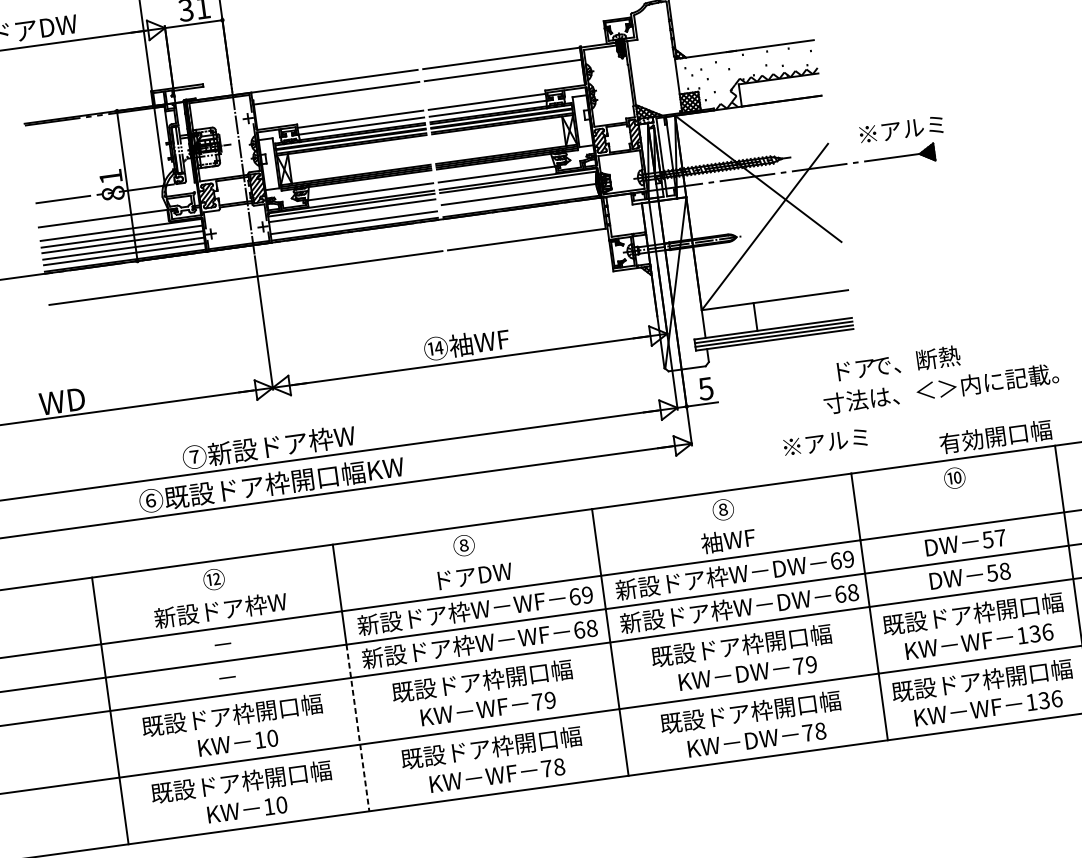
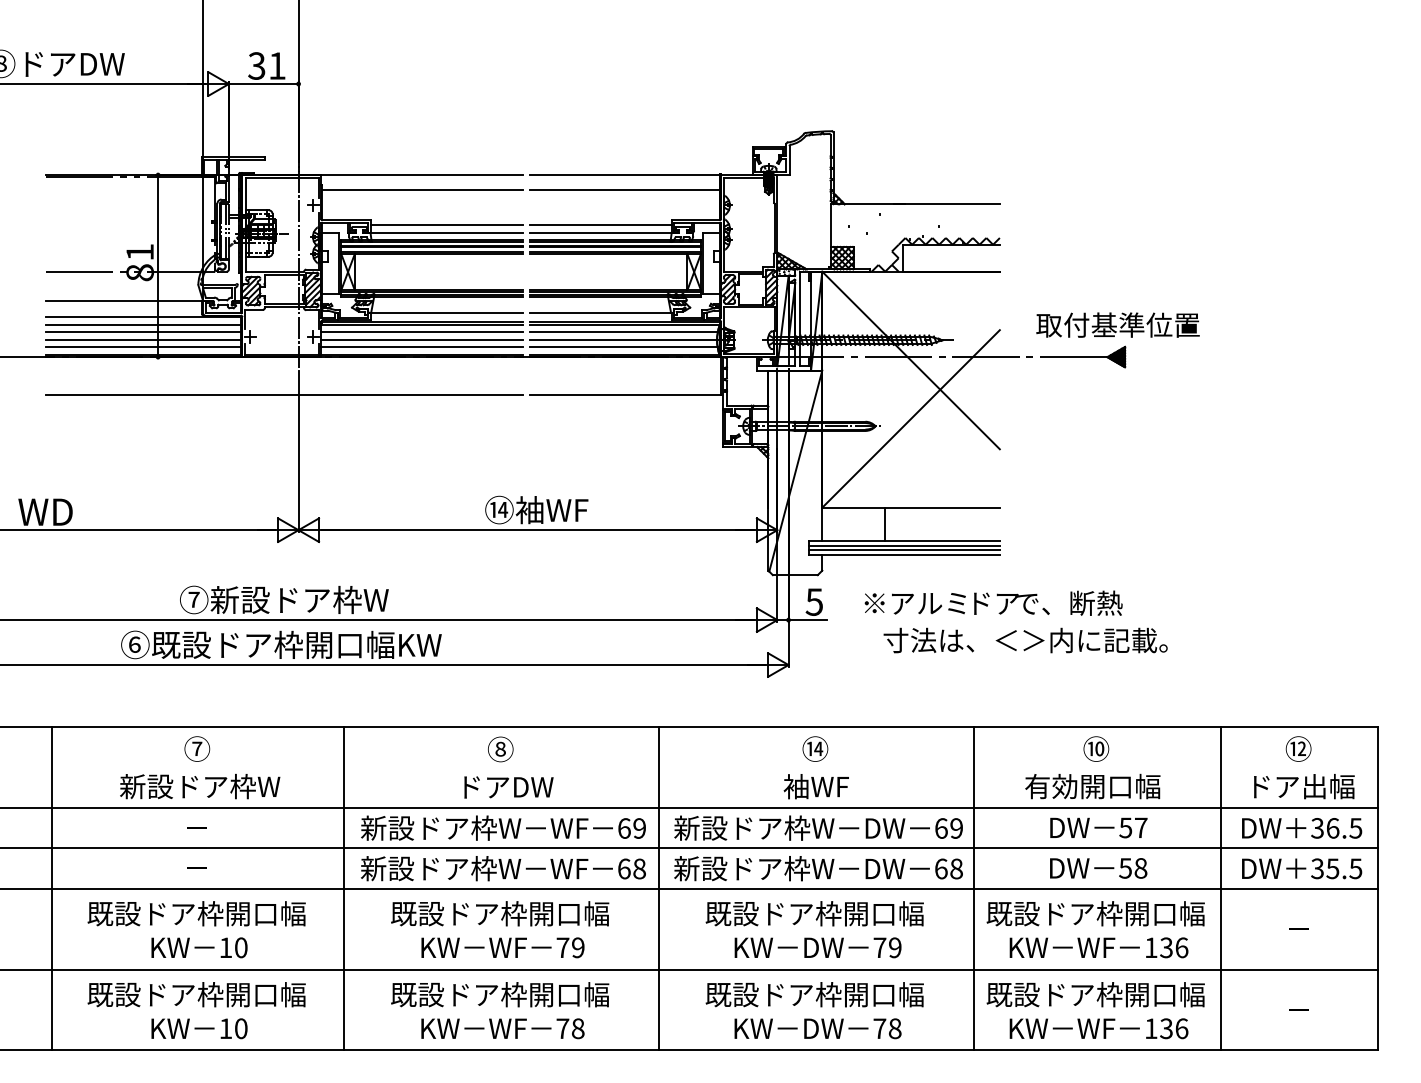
text: (924, 125) -> (1117, 324), ※アルミ -> 取付基準位置
line: (518, 188) -> (623, 332), added
line: (519, 199) -> (623, 346), added
line: (352, 217) -> (421, 340), added
text: (941, 388) -> (1025, 640), moved
text: (995, 436) -> (1092, 786), moved
text: (825, 442) -> (914, 603), moved
text: (723, 509) -> (815, 748), ⑧ -> ⑭
text: (213, 579) -> (196, 748), ⑫ -> ⑦
line: (357, 728) -> (344, 949), dashed -> solid

